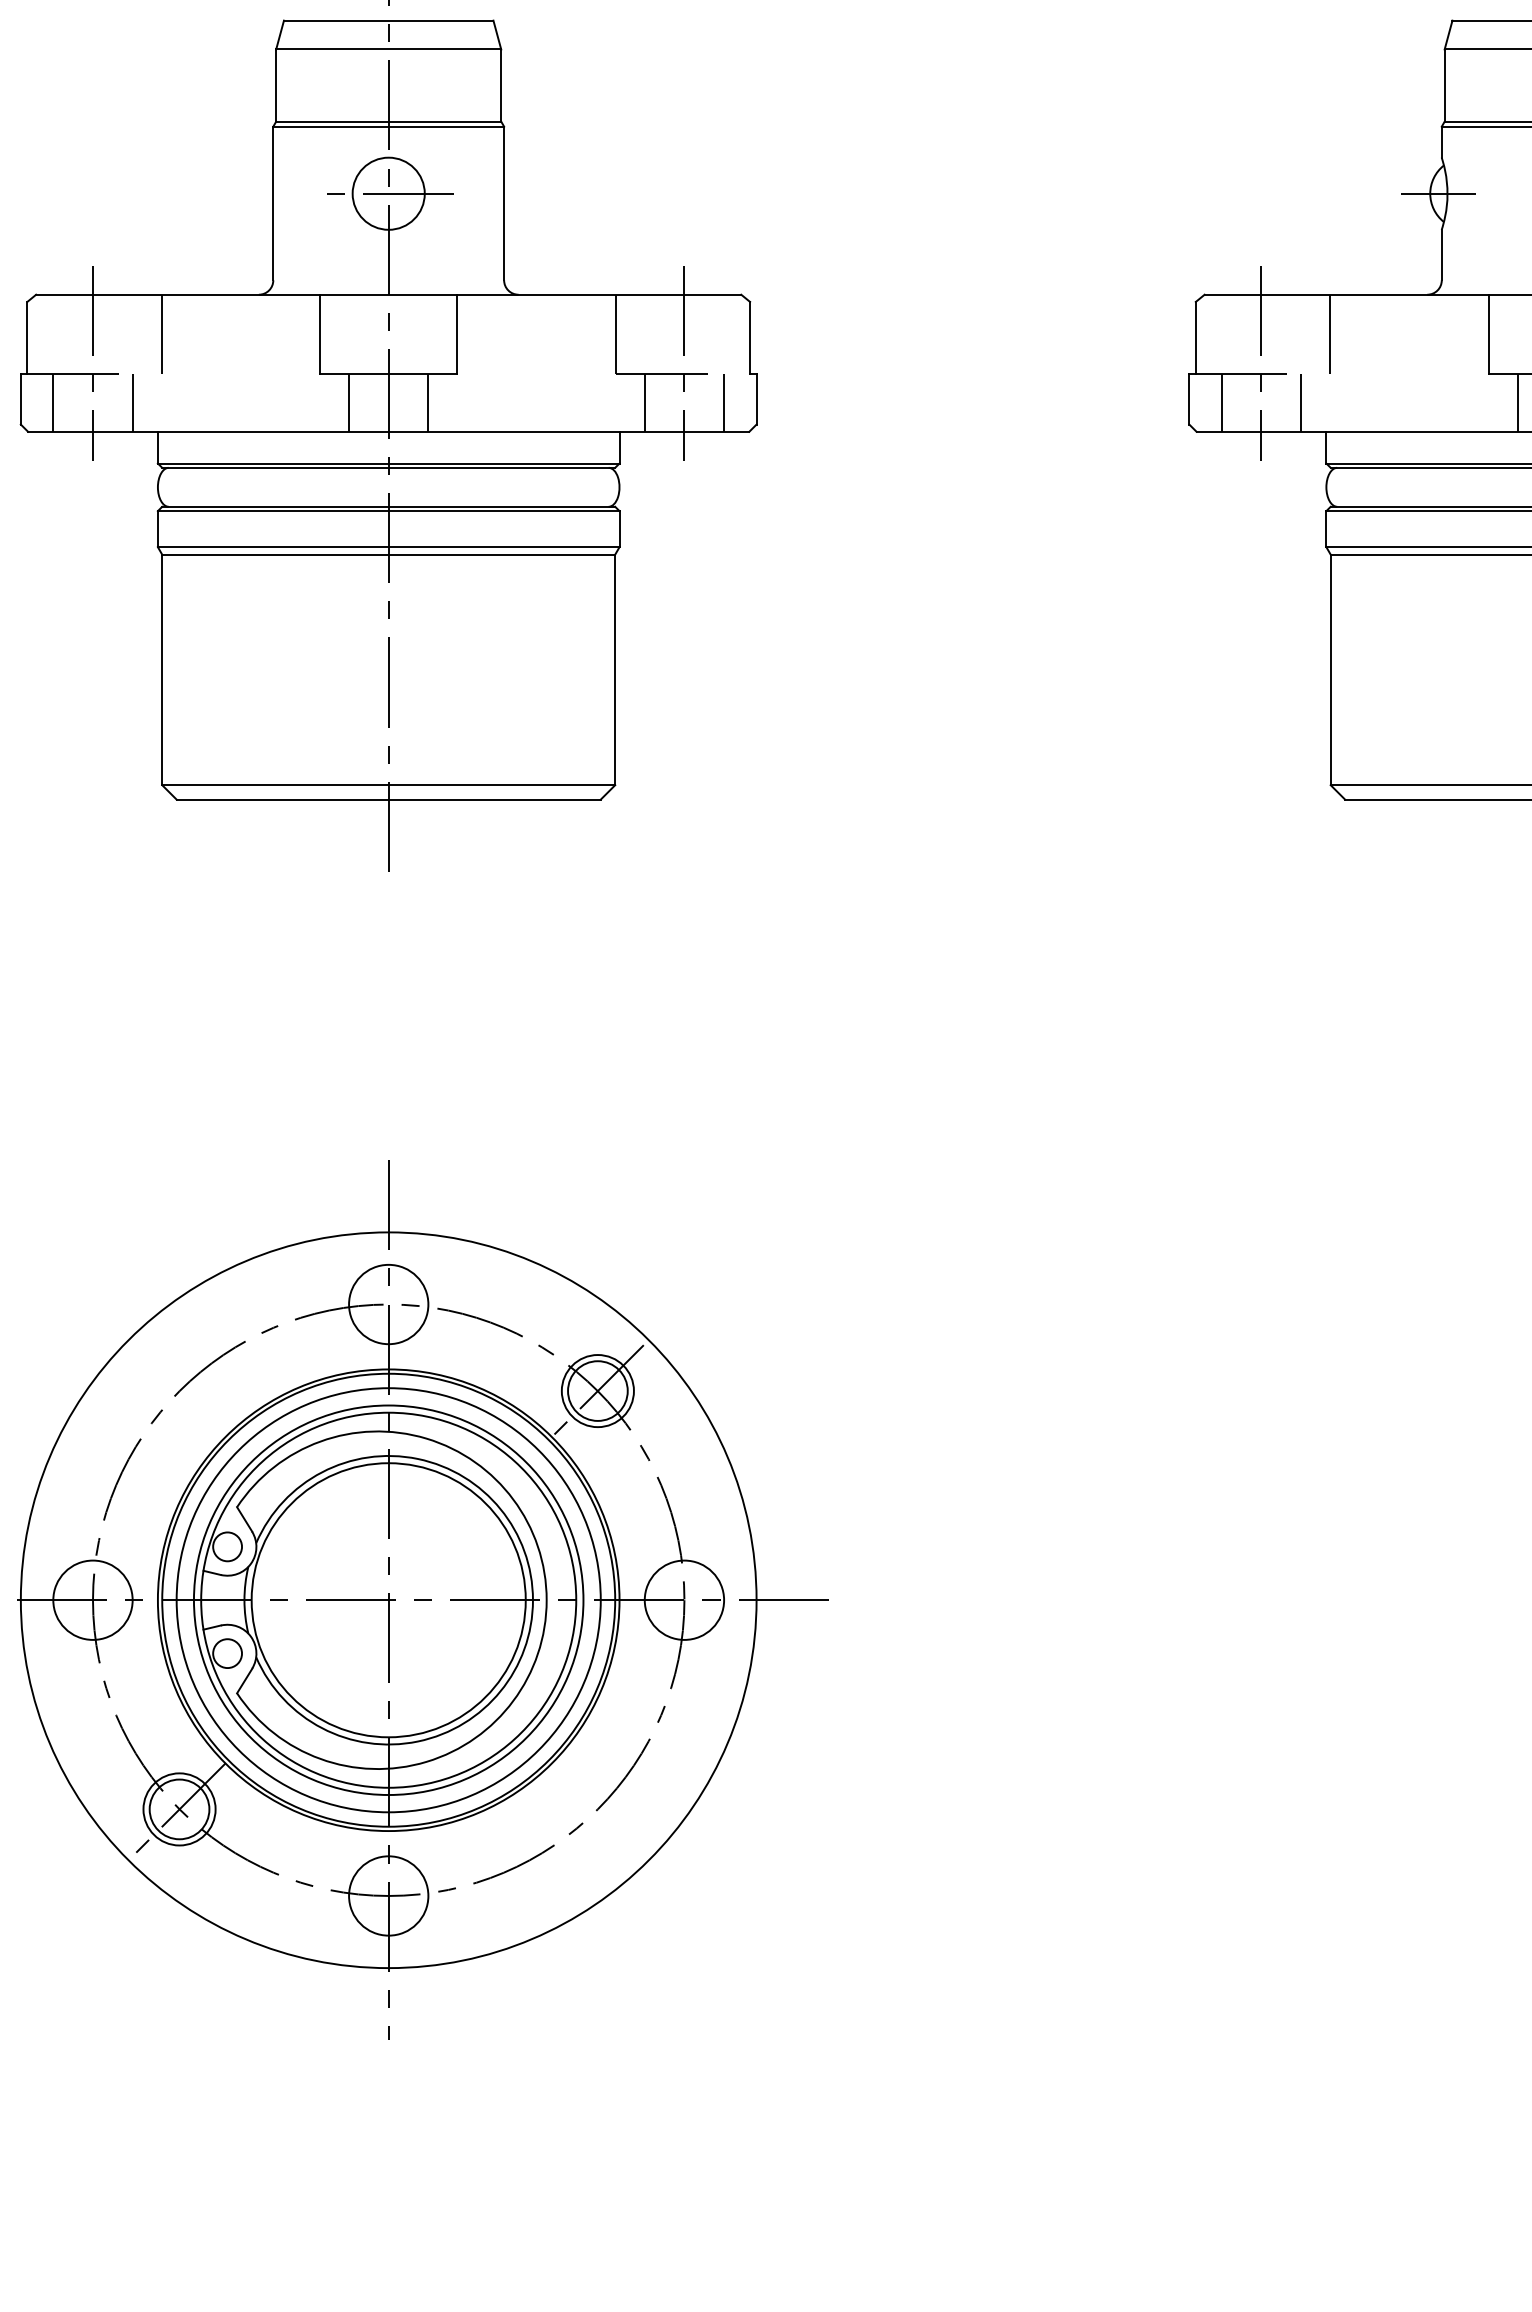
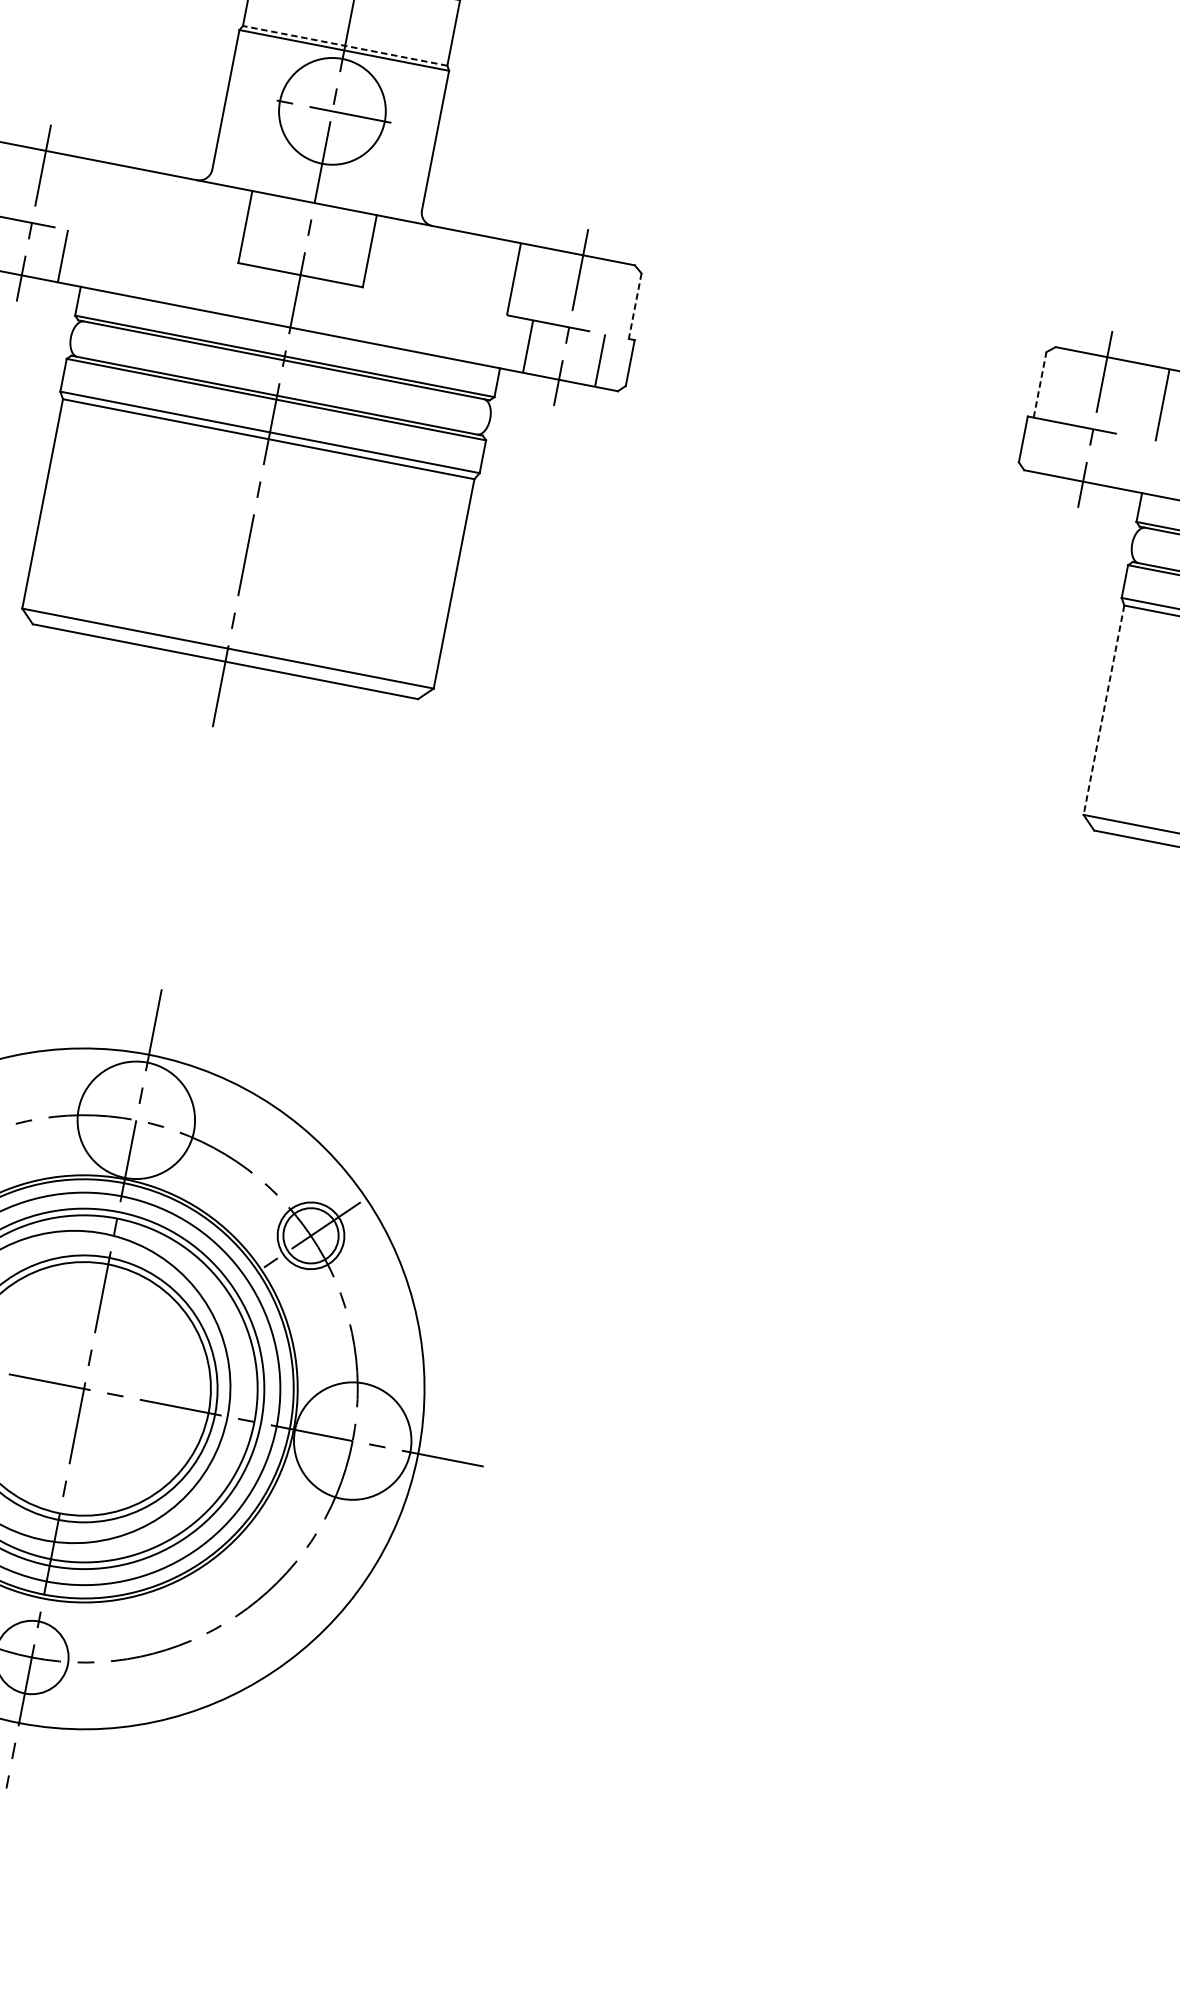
line: (388, 121) -> (345, 45), solid -> dashed
circle: (388, 193) -> (332, 111), size x1.6
line: (161, 334) -> (101, 199), removed
line: (1195, 337) -> (1039, 384), solid -> dashed
line: (750, 338) -> (635, 306), solid -> dashed
line: (349, 402) -> (259, 294), removed
line: (428, 402) -> (331, 308), removed
line: (1221, 402) -> (1052, 448), removed
line: (1301, 402) -> (1124, 462), removed
line: (1330, 670) -> (1103, 710), solid -> dashed
circle: (388, 1304) -> (136, 1120), size x1.6
circle: (684, 1599) -> (352, 1440), size x1.6

